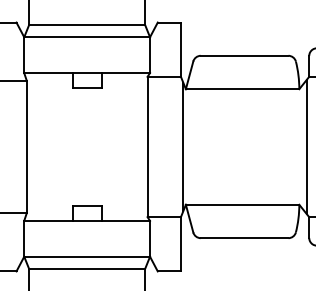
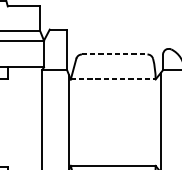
line: (244, 55) -> (114, 54), solid -> dashed
line: (242, 89) -> (113, 79), solid -> dashed

